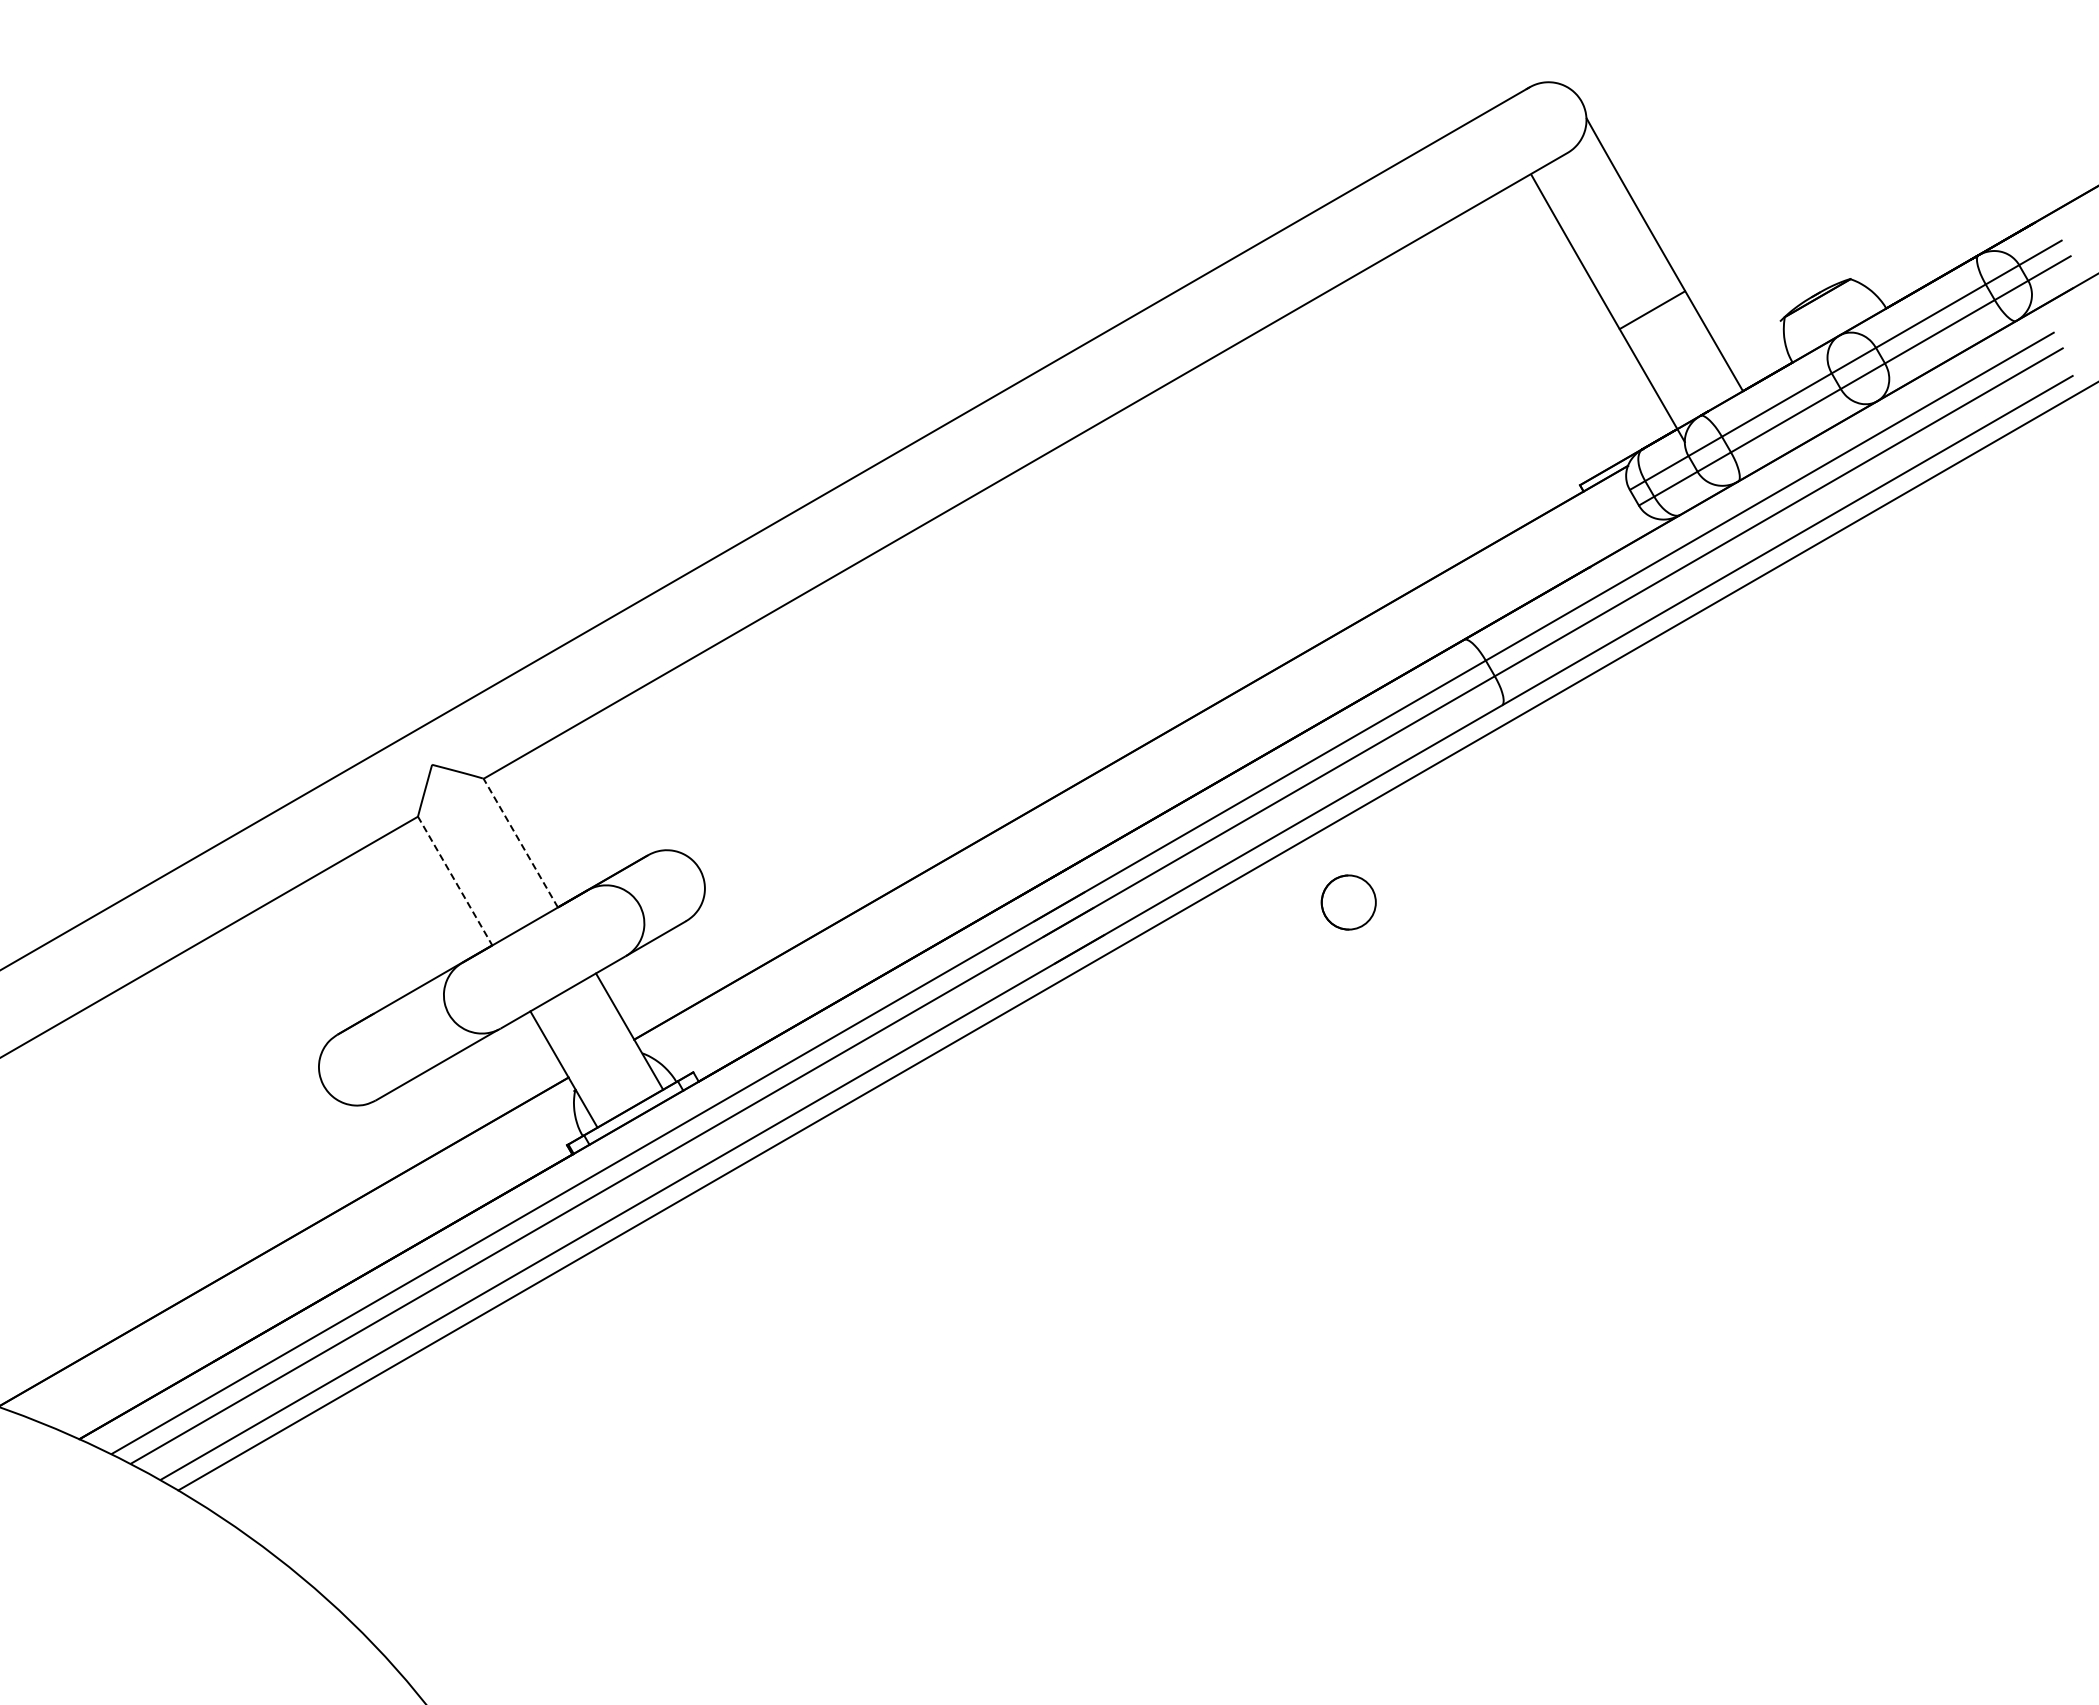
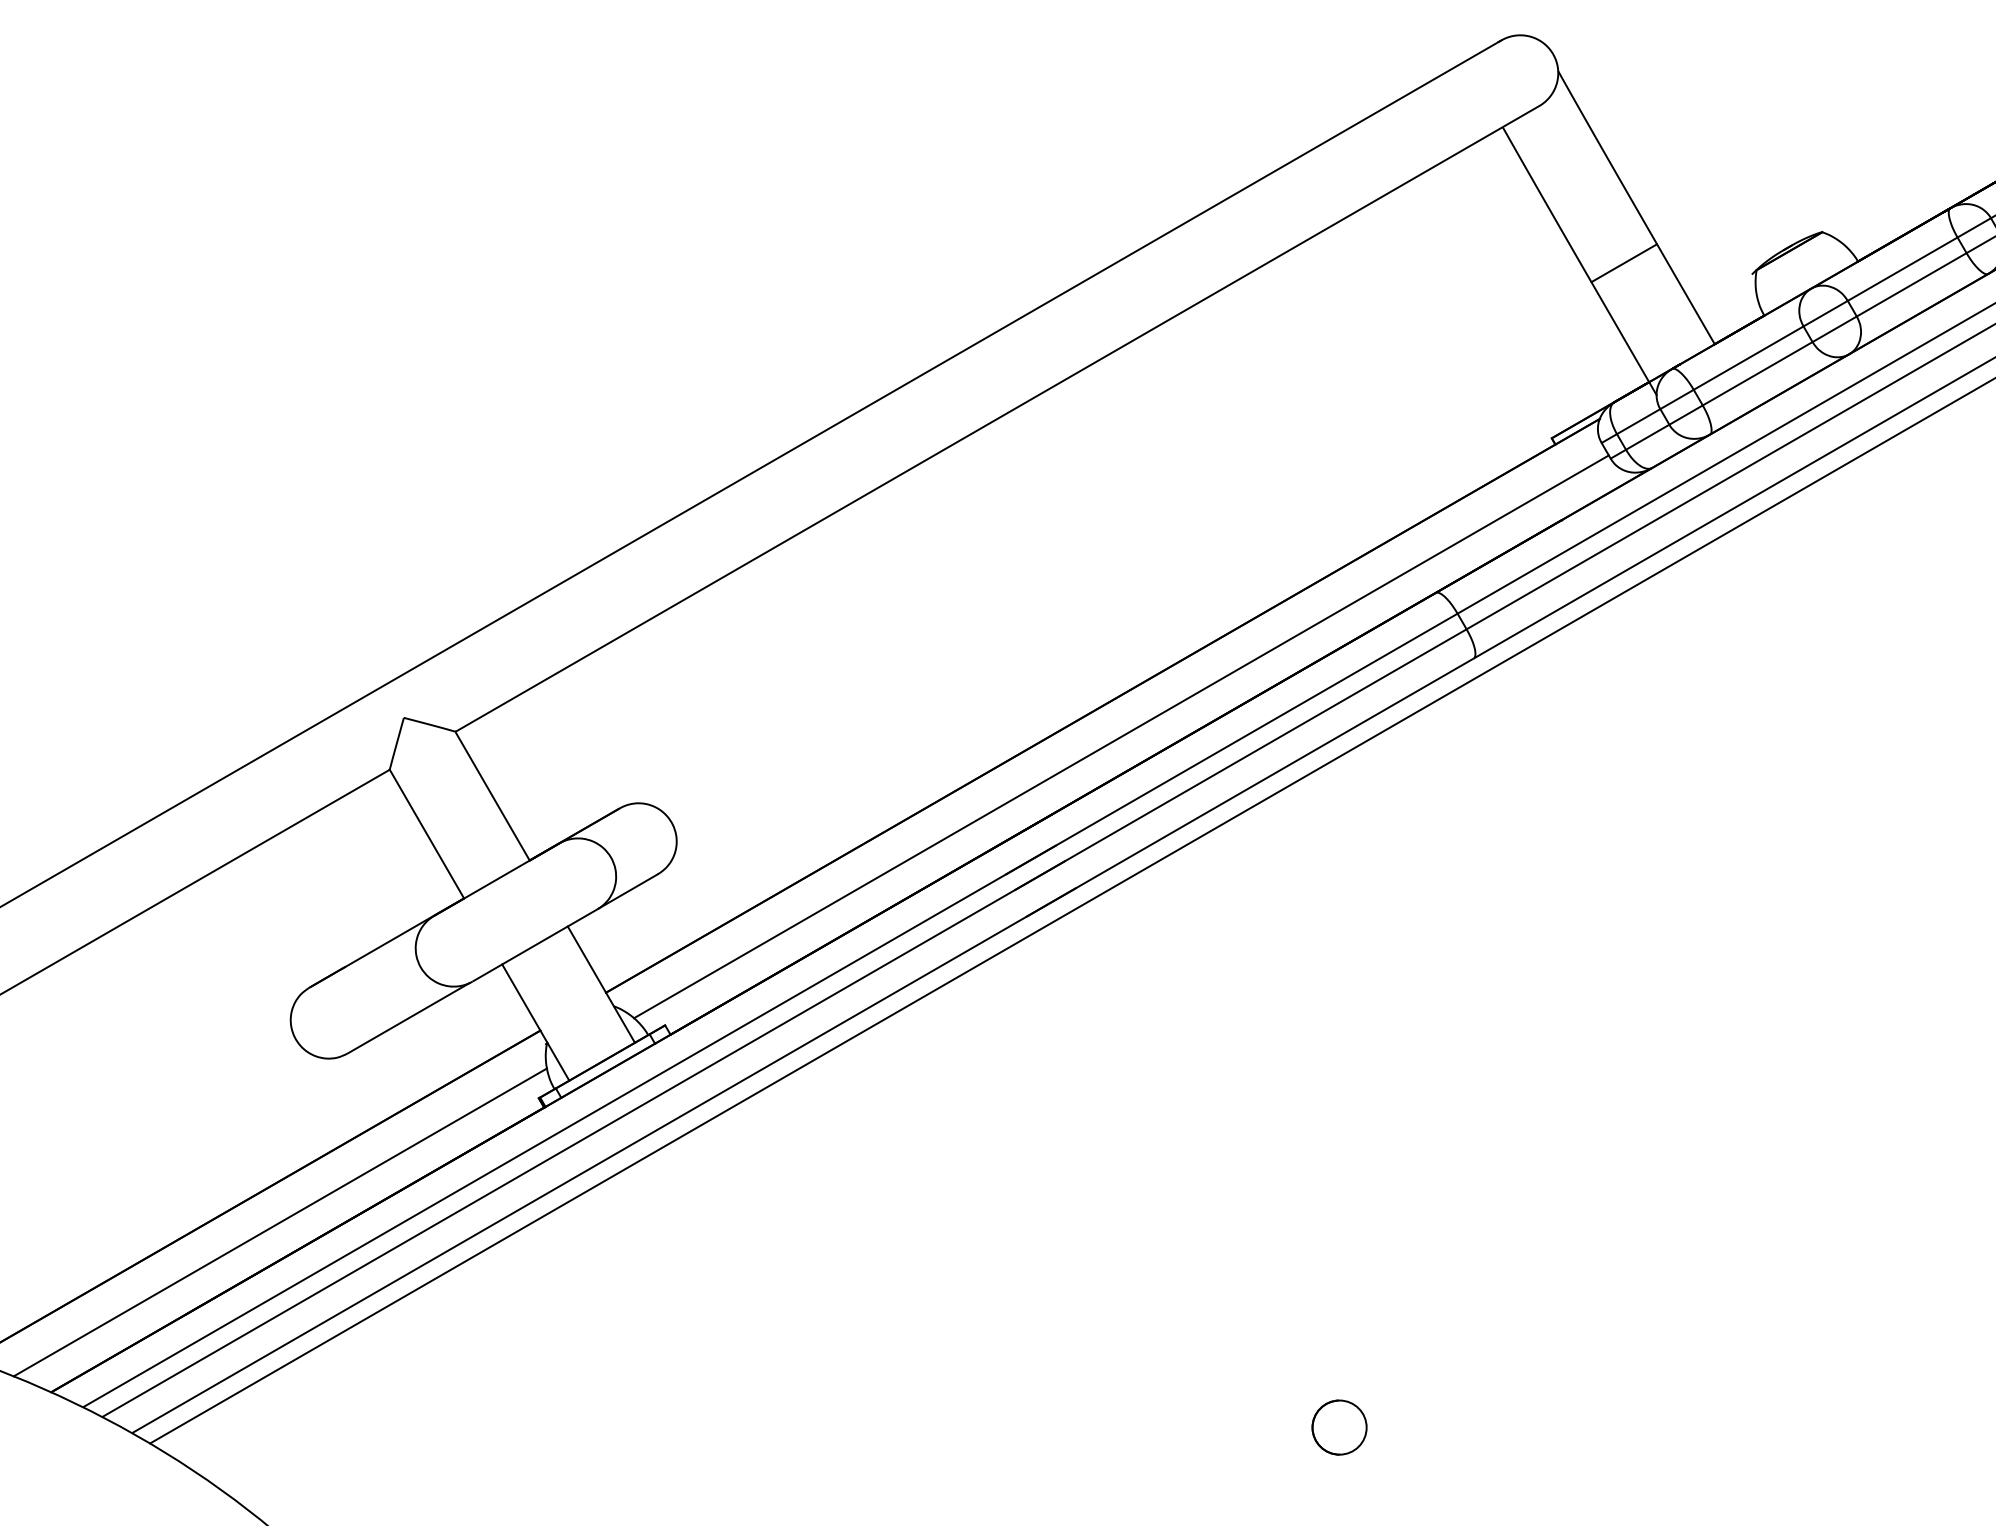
line: (1149, 783) -> (1121, 736), added
line: (520, 842) -> (492, 795), dashed -> solid
line: (455, 881) -> (427, 834), dashed -> solid
circle: (1348, 902) -> (1339, 1427), moved
line: (308, 1269) -> (280, 1222), added

